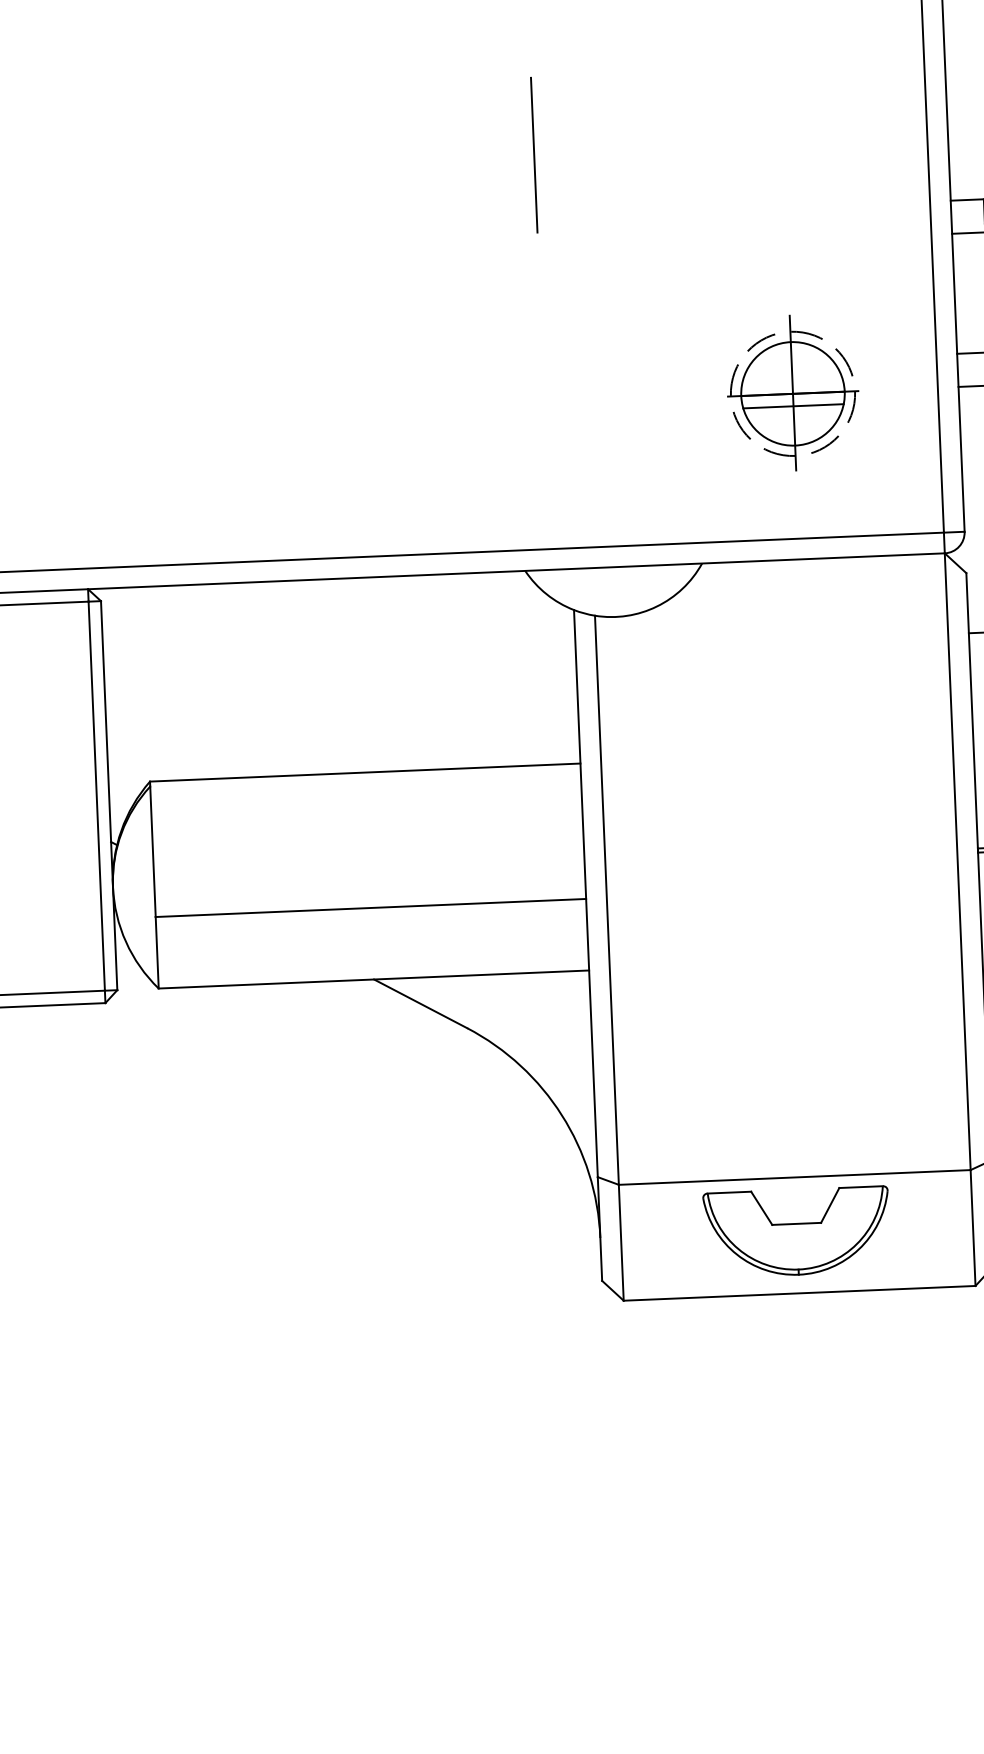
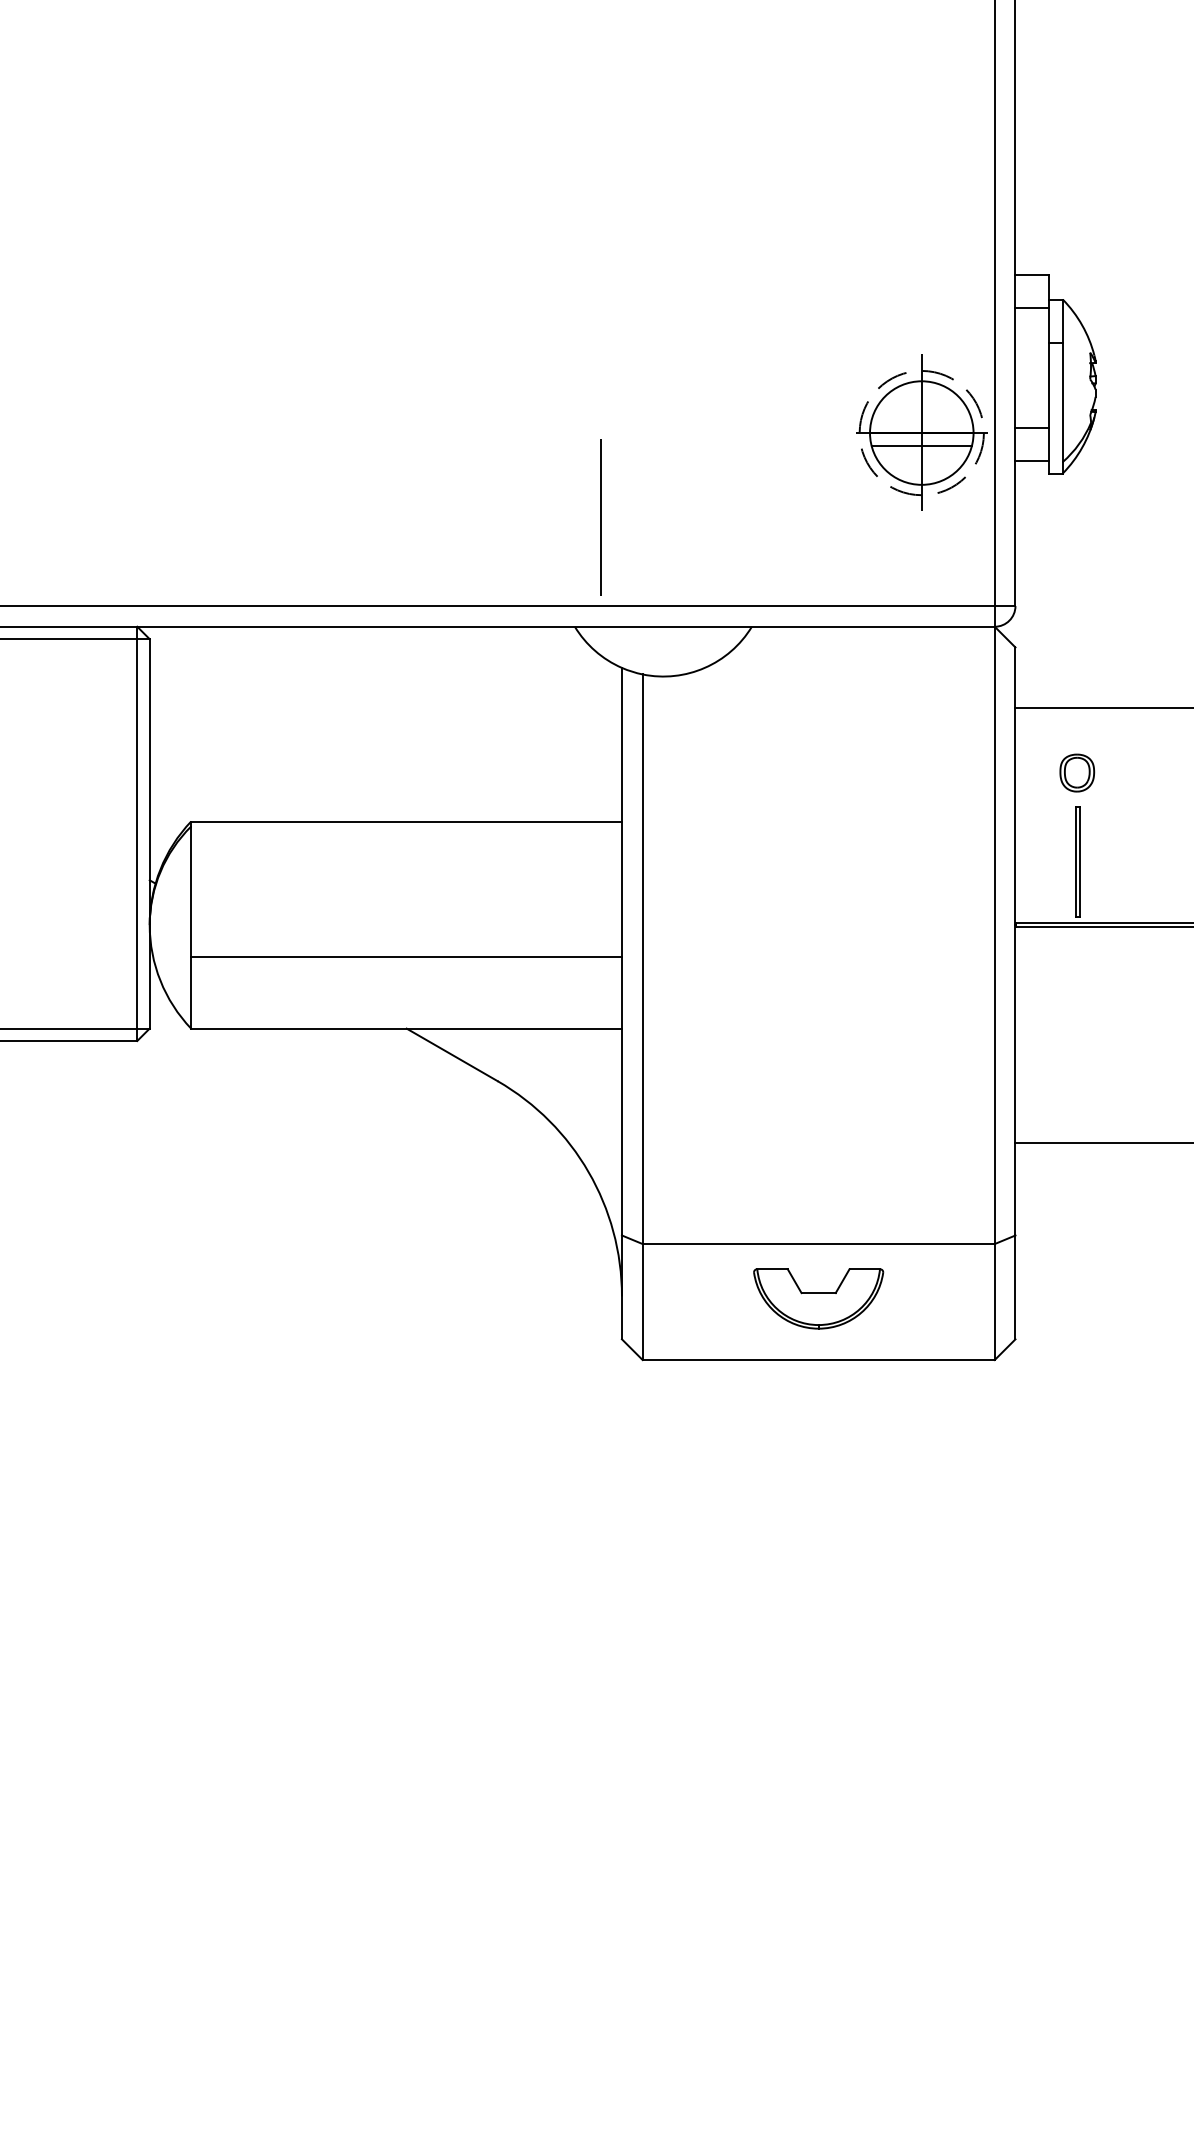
line: (533, 154) -> (600, 517), moved
part: (792, 393) -> (921, 432), moved
part: (796, 1231) -> (818, 1298), size x0.7

